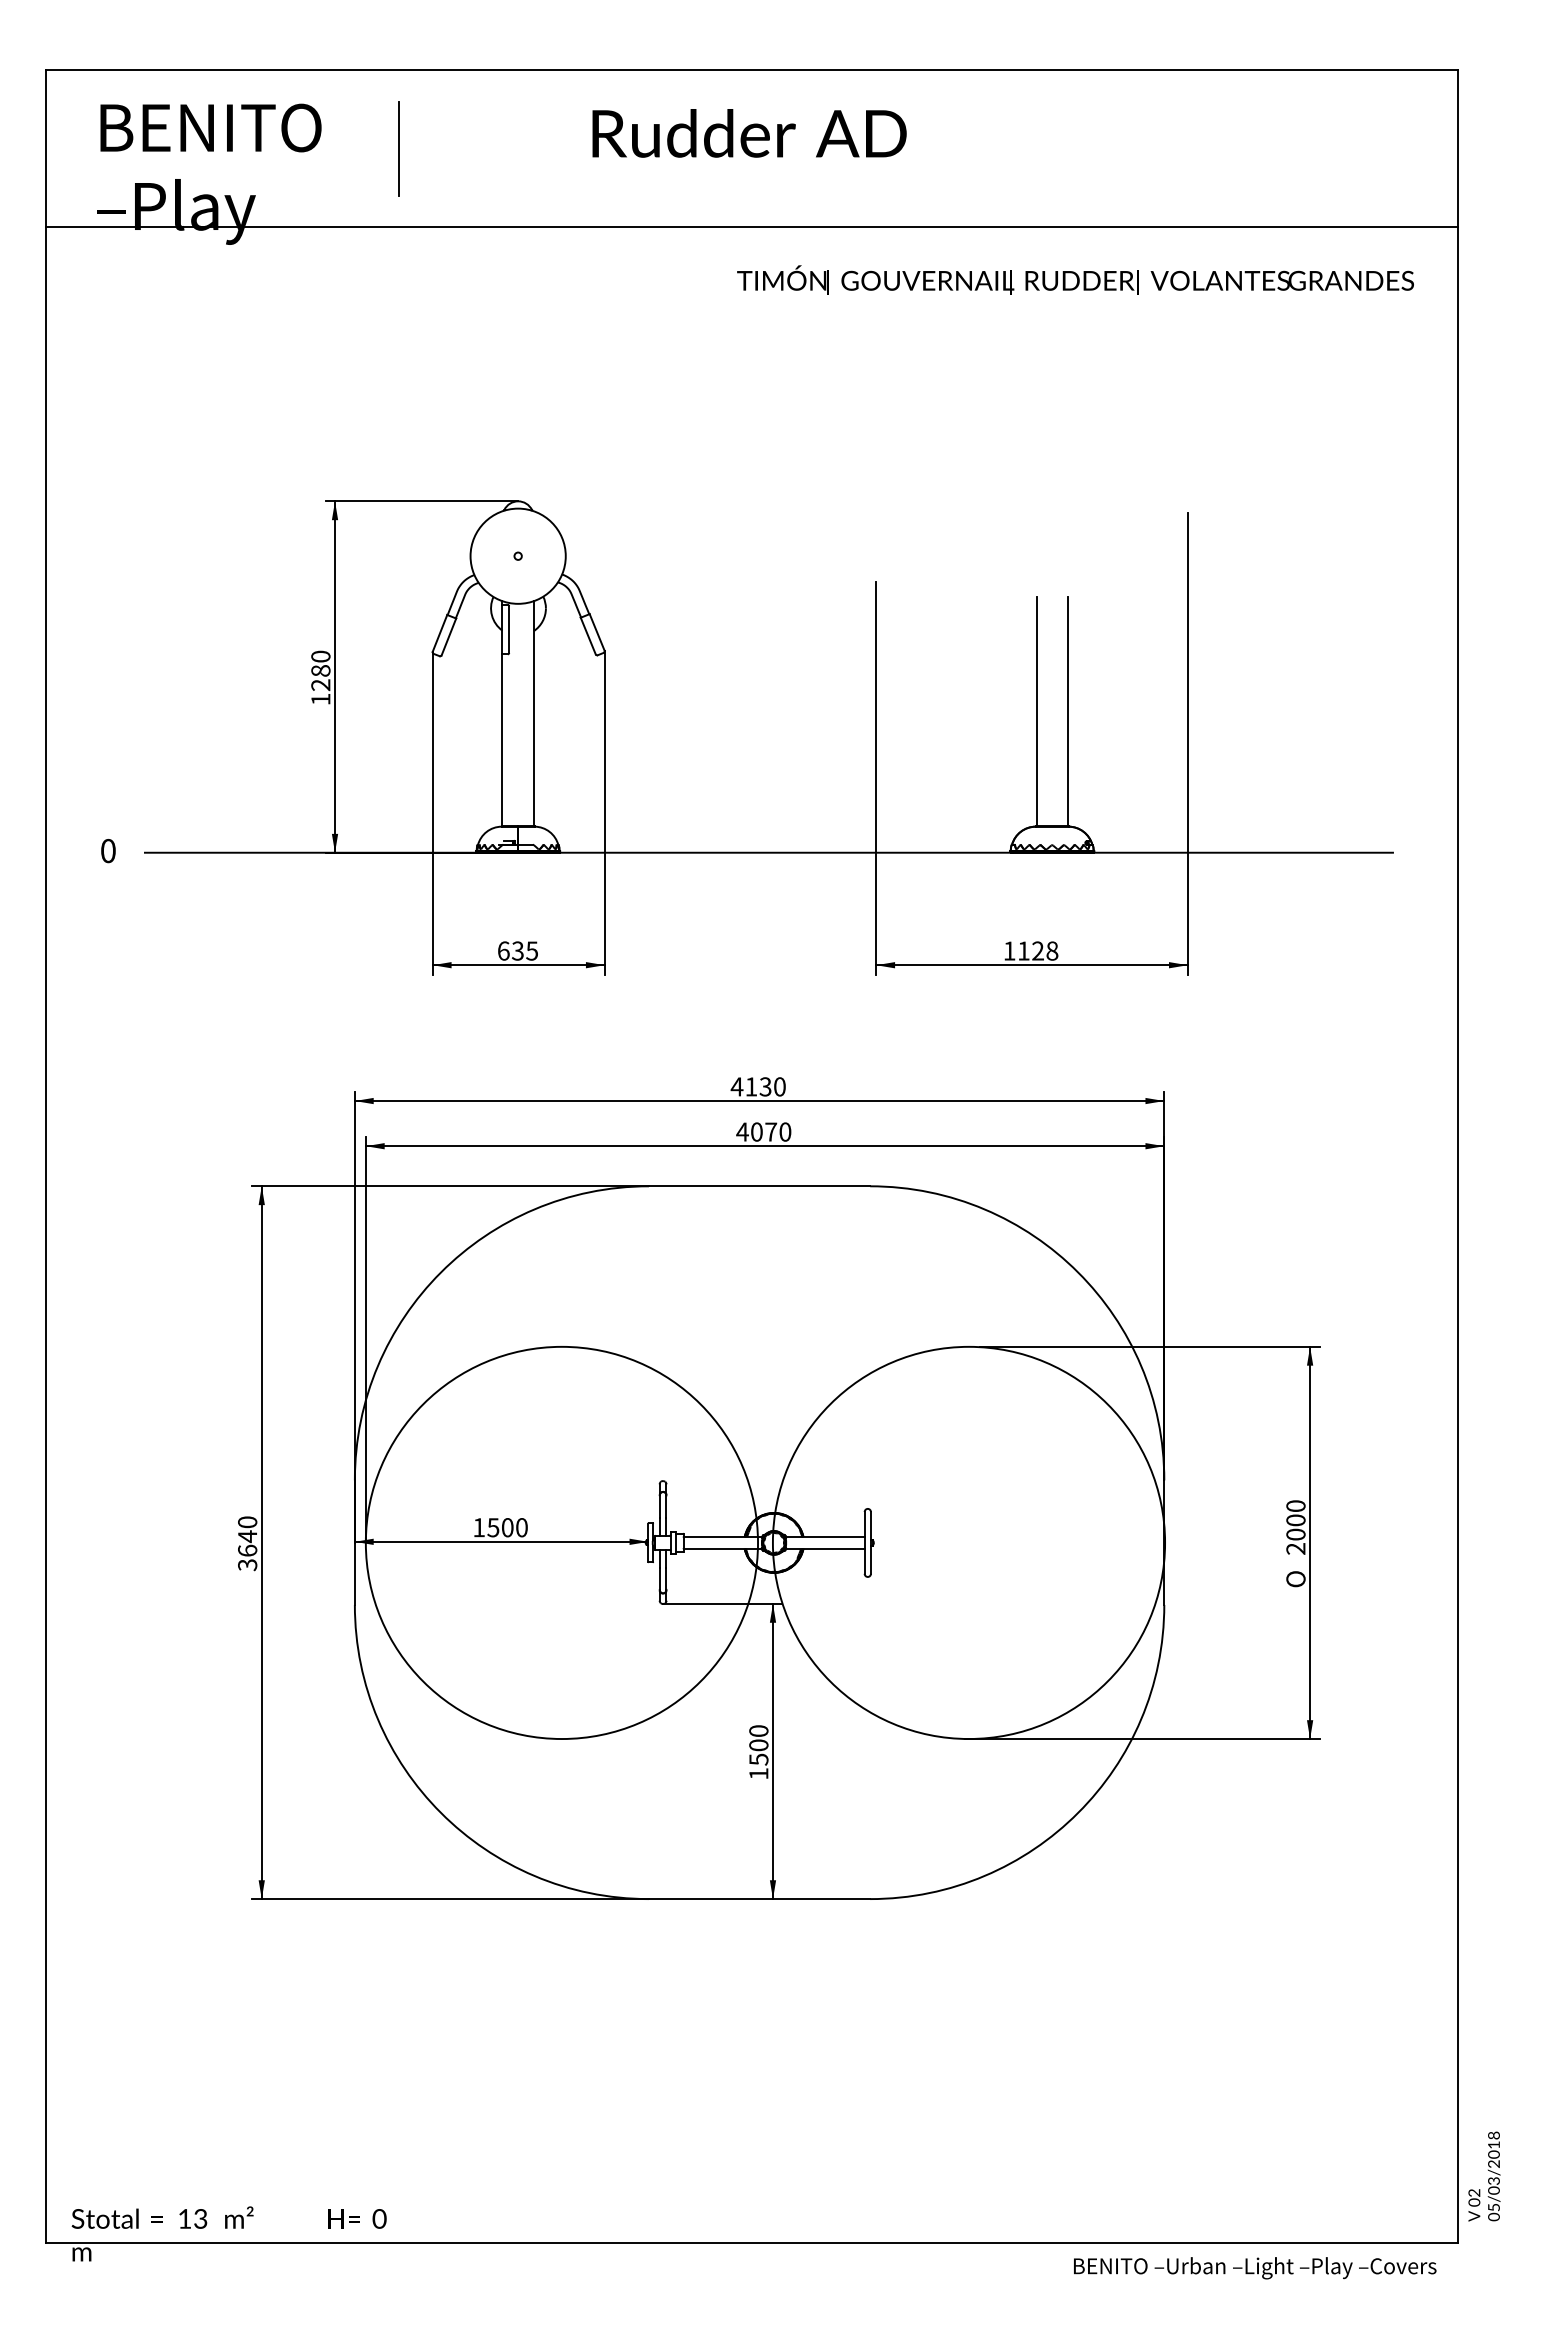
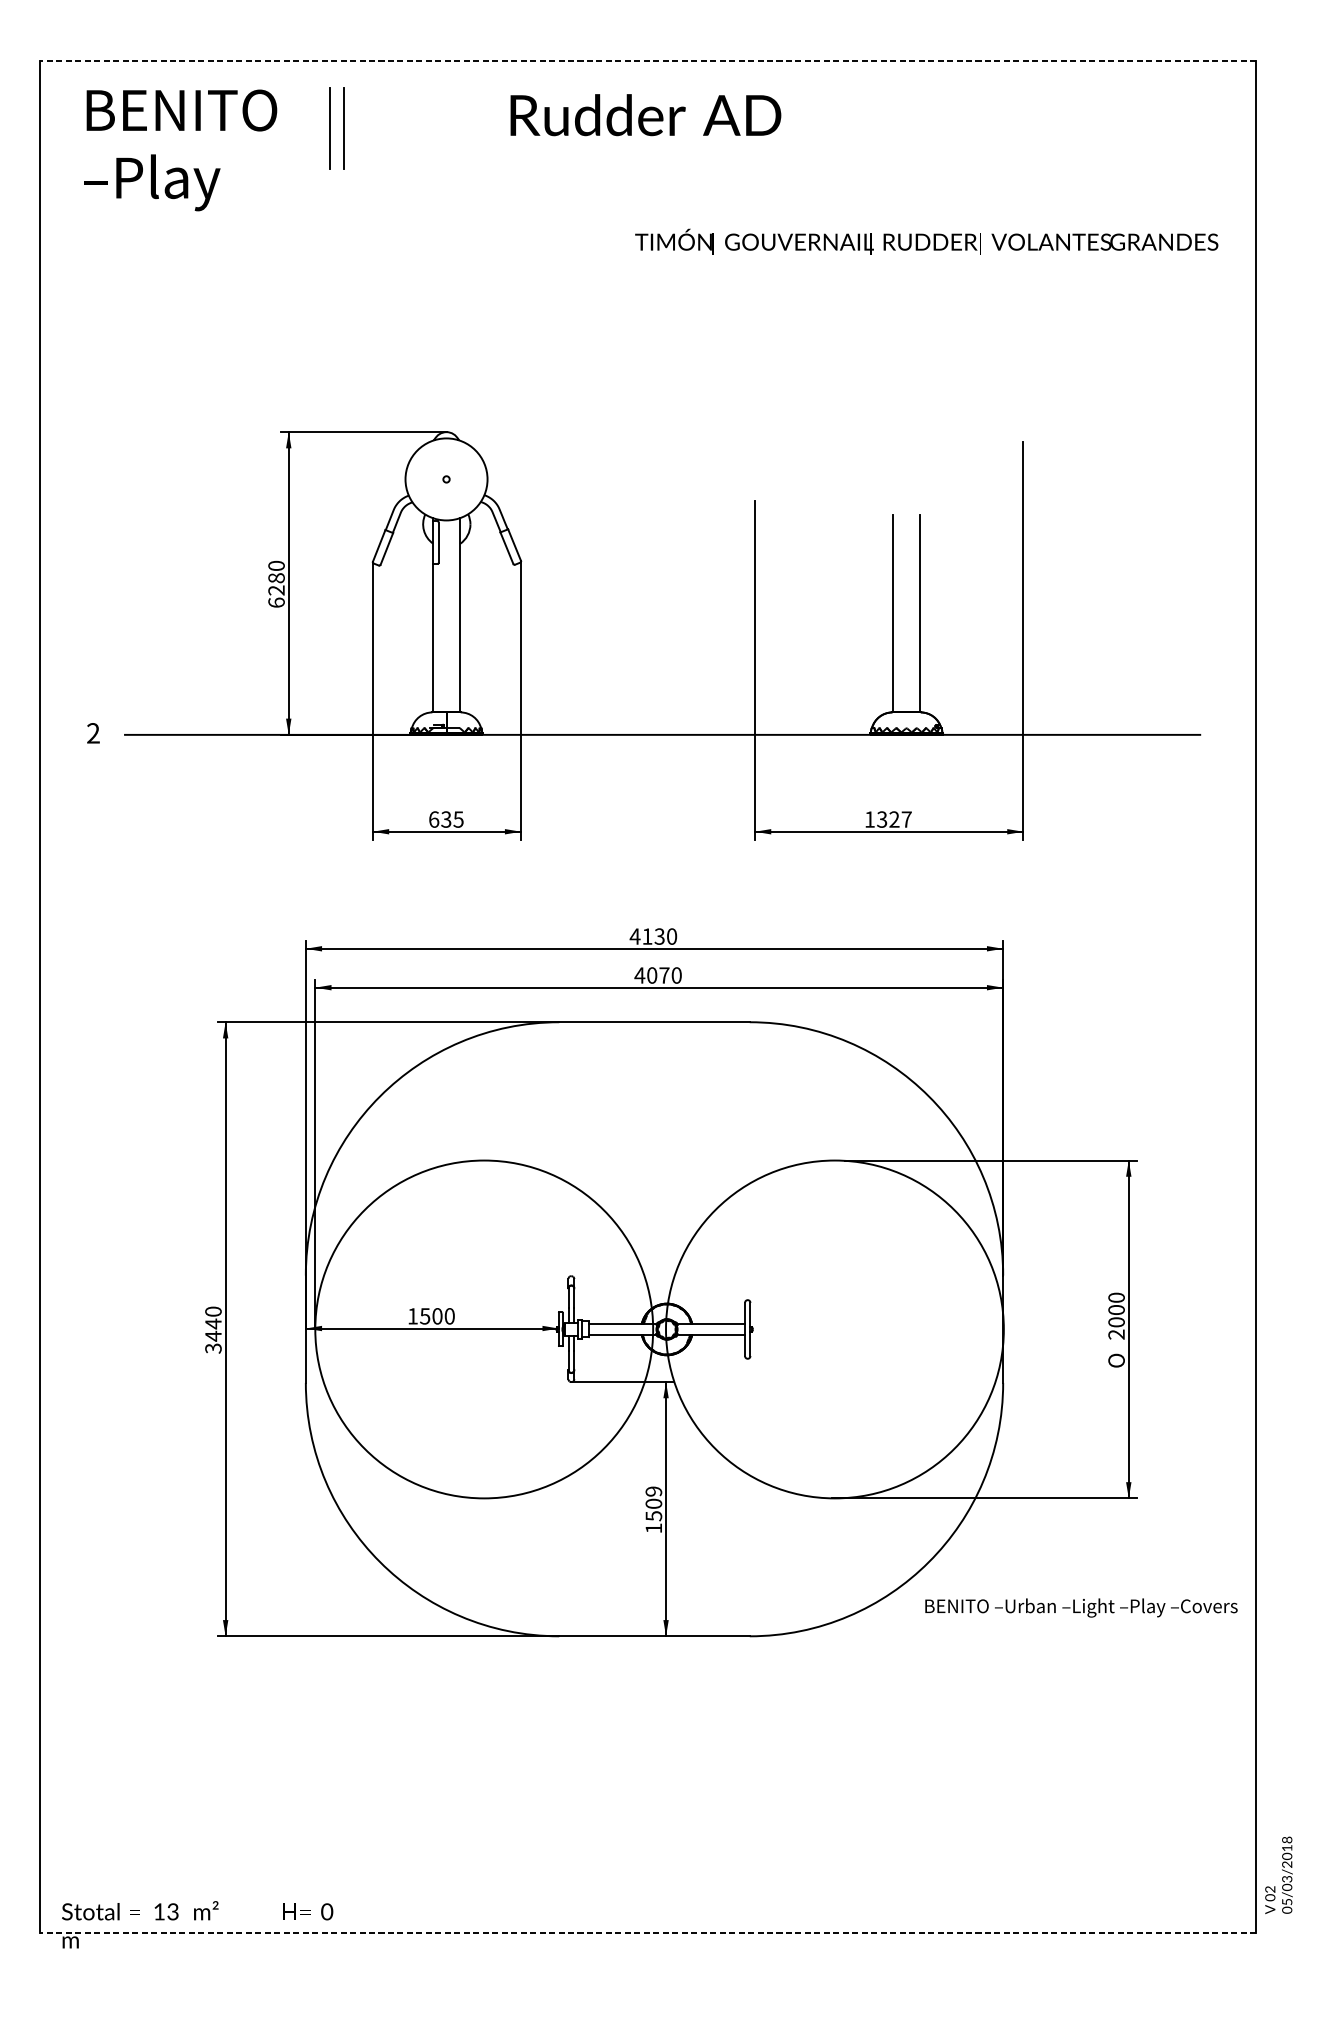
line: (752, 70) -> (648, 60), solid -> dashed
line: (381, 148) -> (328, 128), added
line: (752, 227) -> (648, 196), removed
text: (320, 698) -> (276, 601), 1280 -> 6280
text: (108, 851) -> (93, 733), 0 -> 2
text: (1037, 950) -> (893, 819), 1128 -> 1327
text: (247, 1550) -> (213, 1335), 3640 -> 3440
text: (758, 1730) -> (653, 1491), 1500 -> 1509
line: (752, 2243) -> (648, 1933), solid -> dashed
text: (1255, 2268) -> (1081, 1608), moved

